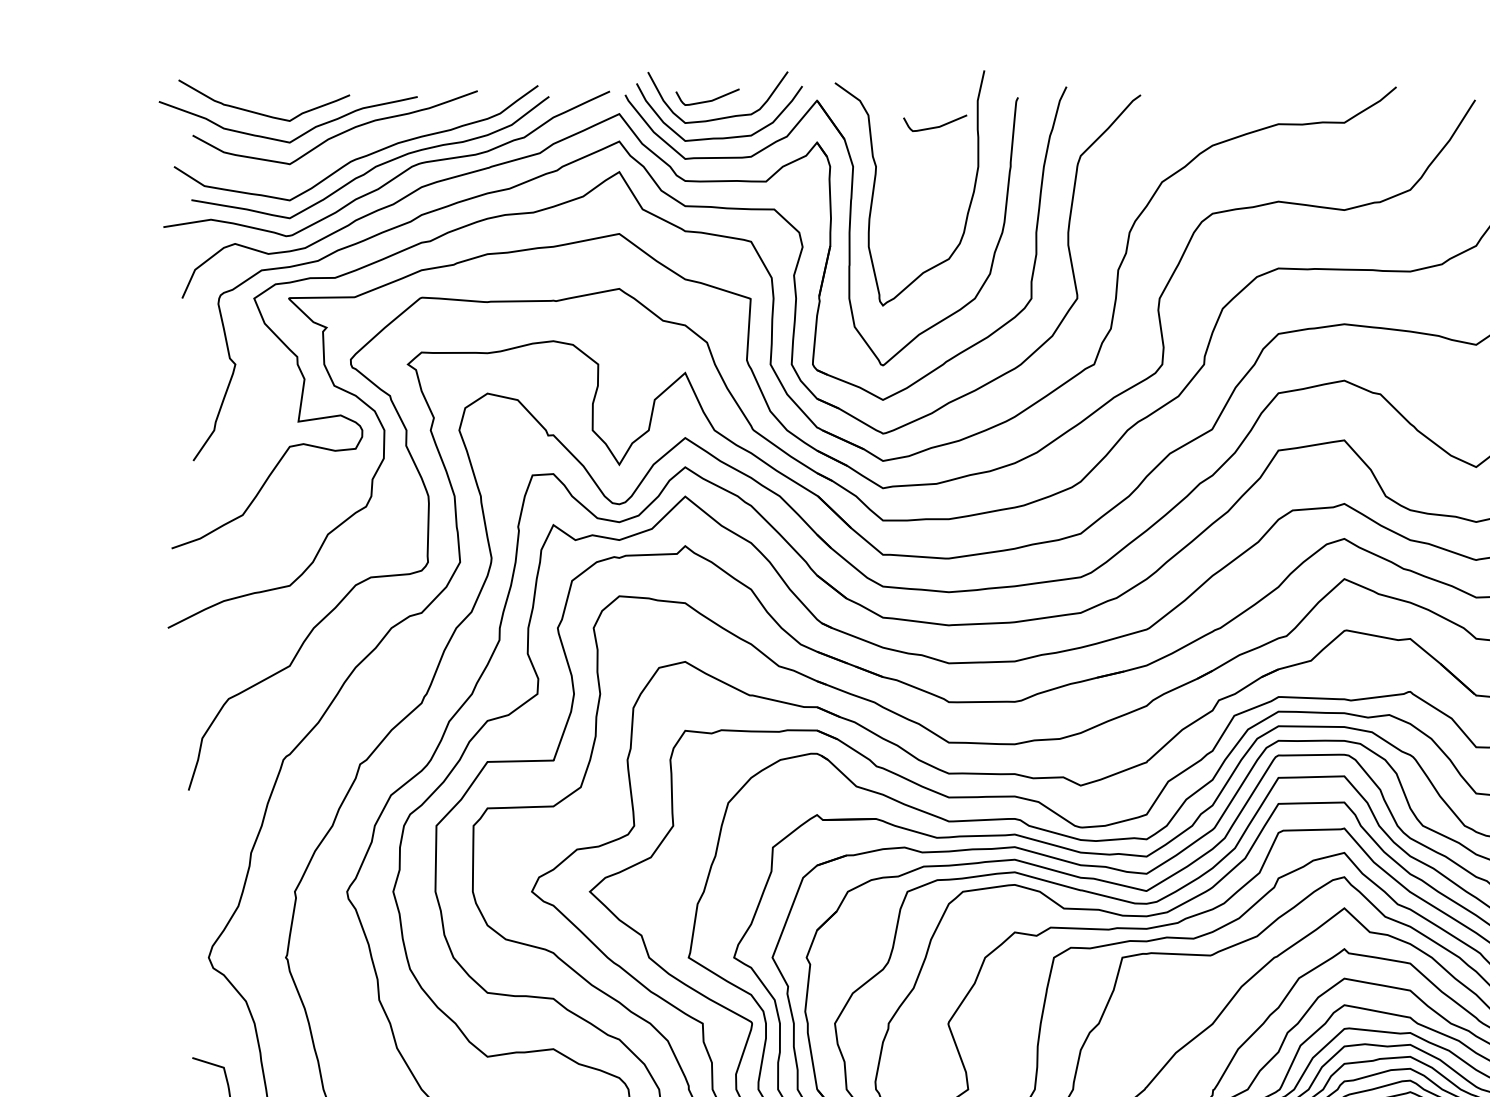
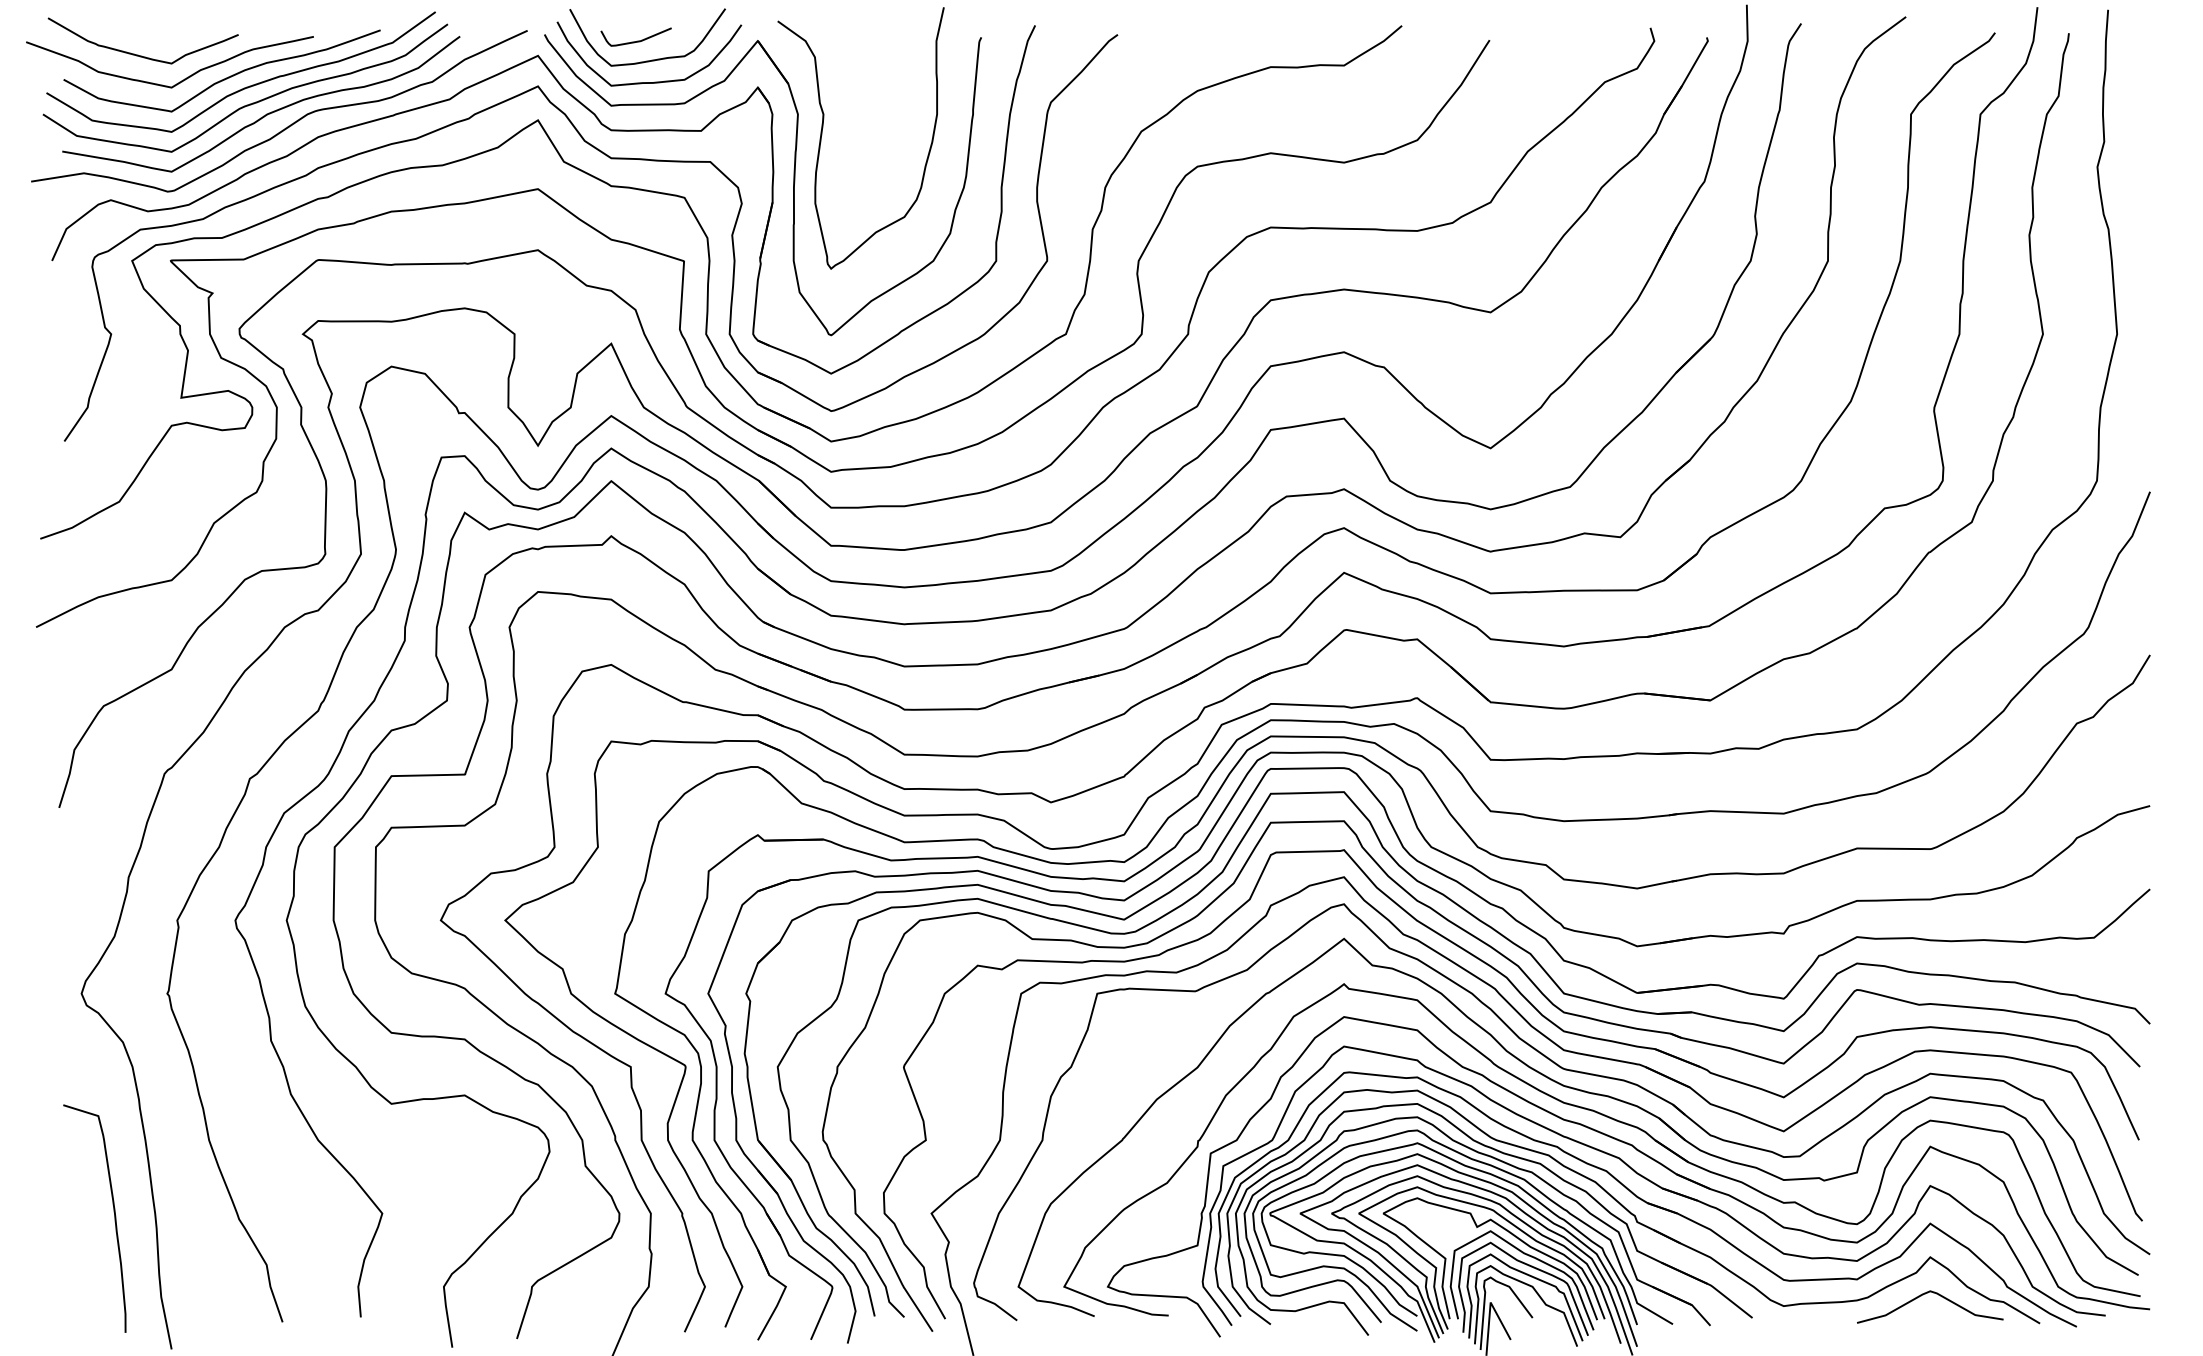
curve: (936, 126) -> (890, 69), removed
curve: (357, 141) -> (246, 86), added

